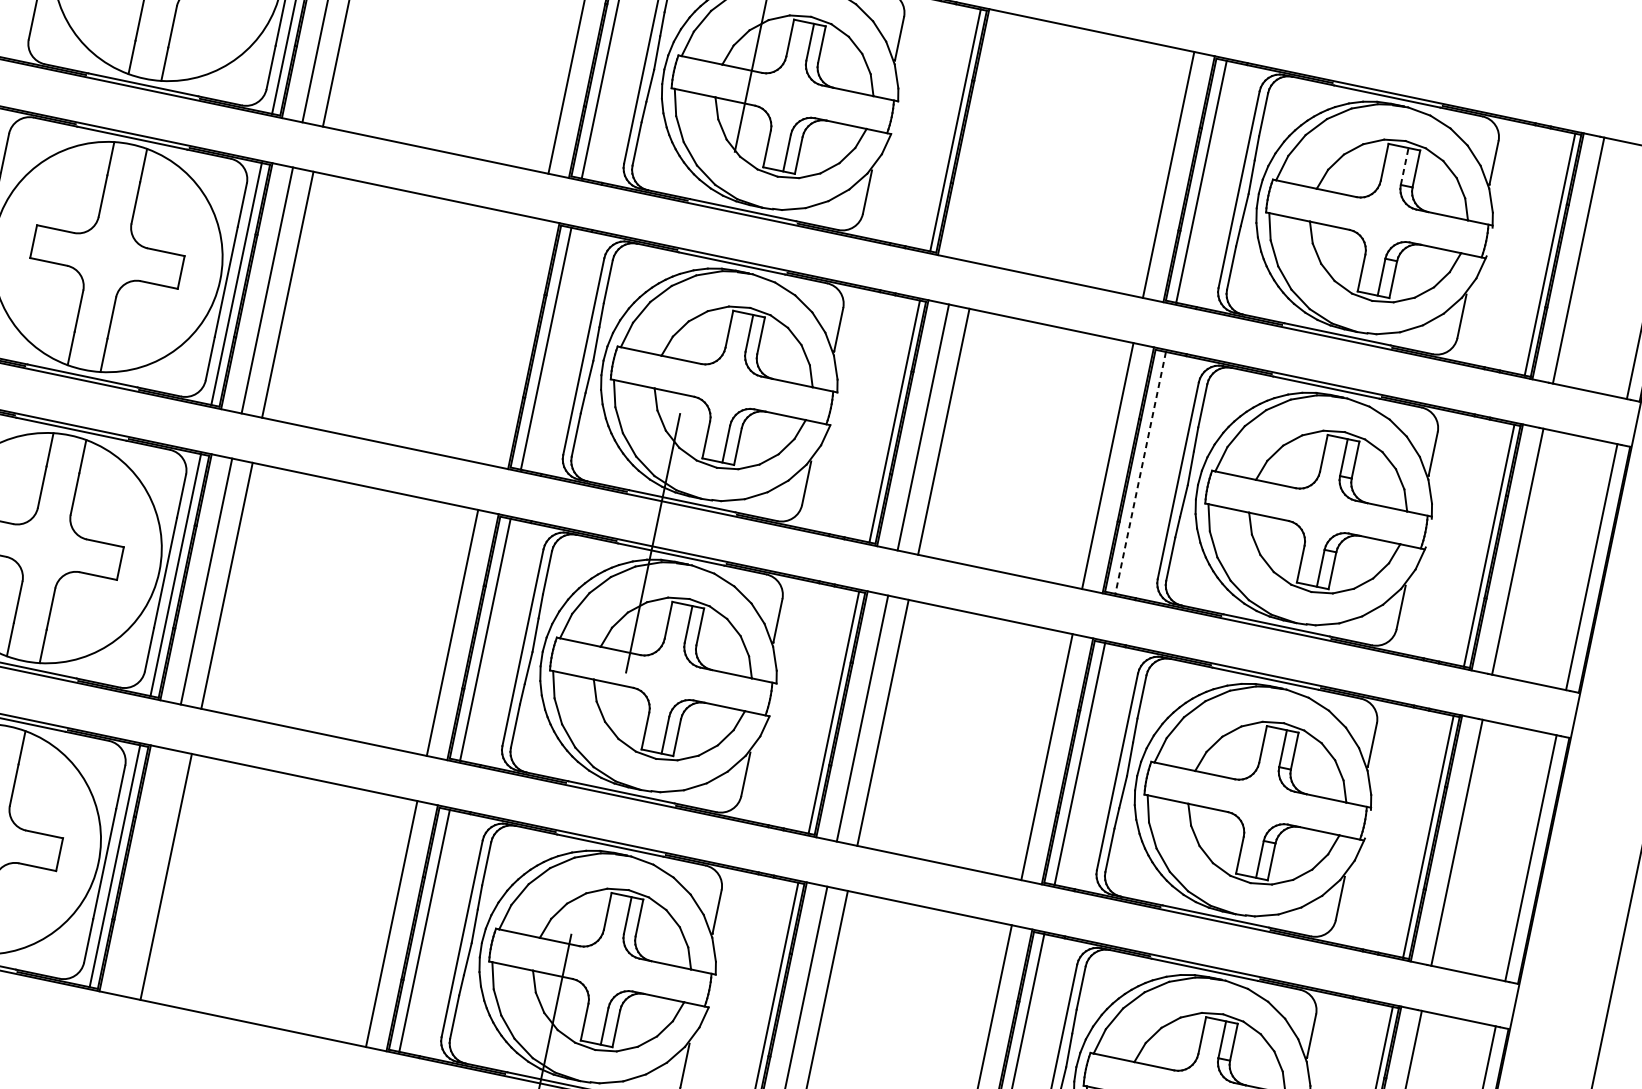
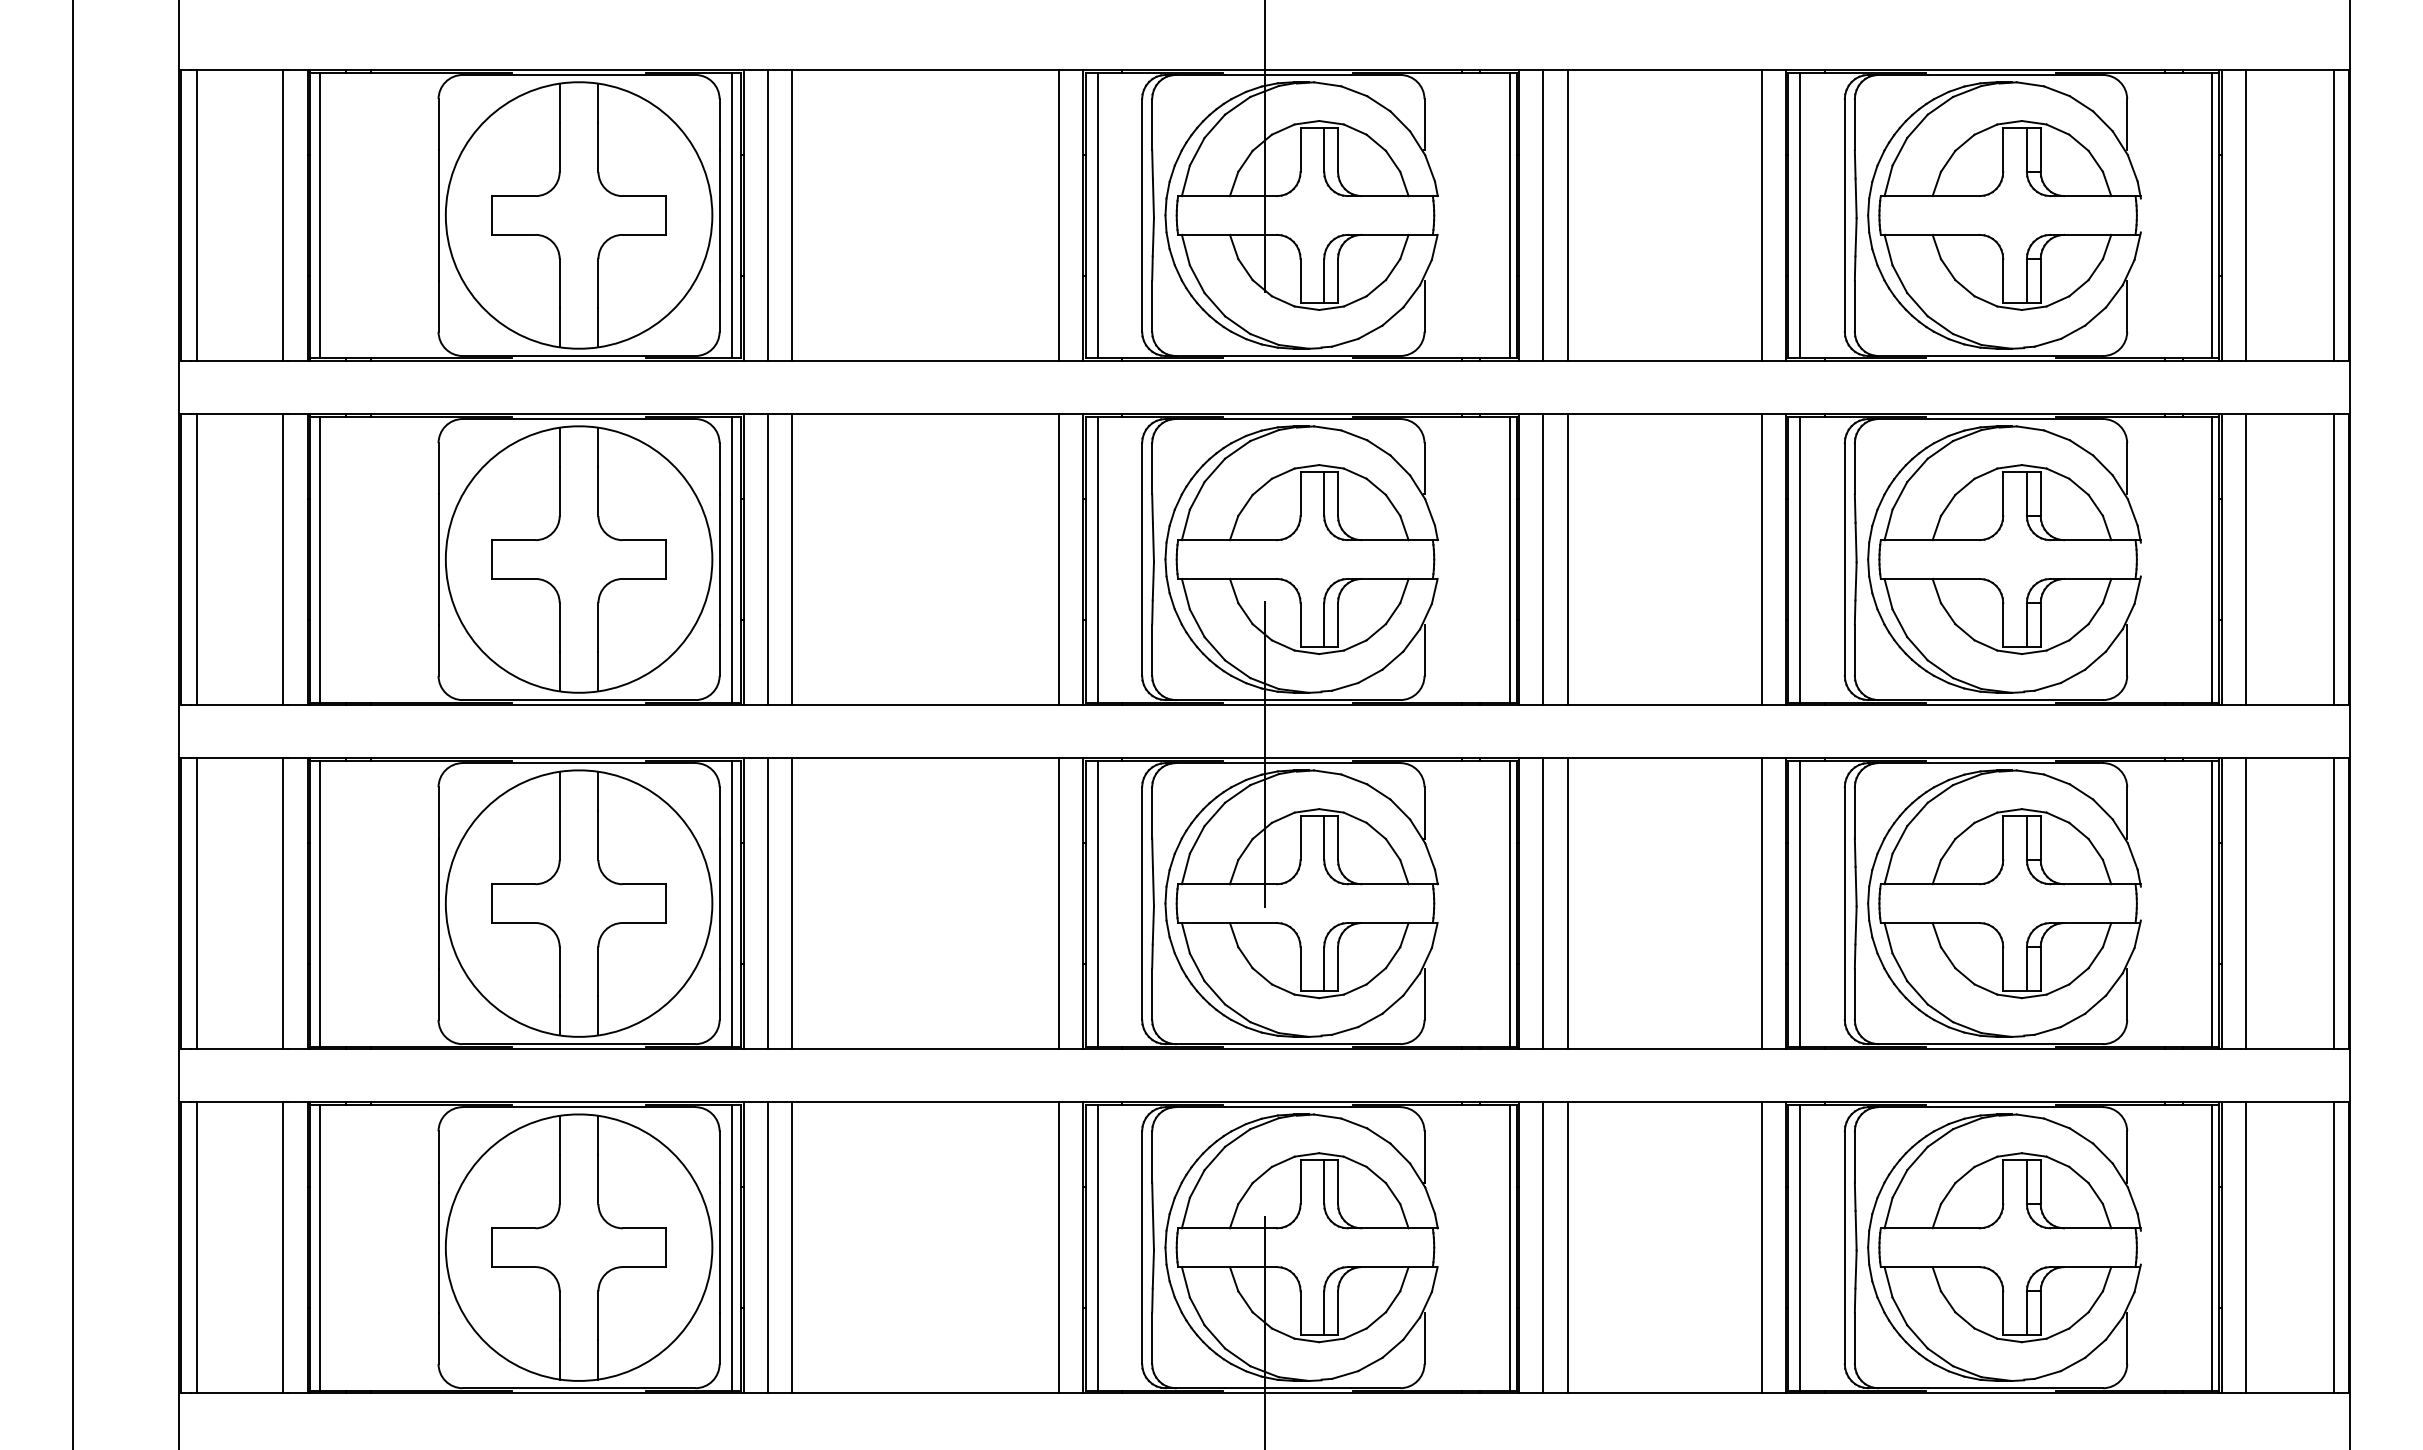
line: (984, 136) -> (1543, 215), added
line: (1004, 140) -> (1567, 215), added
line: (1404, 166) -> (2026, 150), dashed -> solid
line: (513, 341) -> (1058, 559), added
line: (1140, 472) -> (1800, 559), dashed -> solid
line: (146, 872) -> (768, 1247), added

